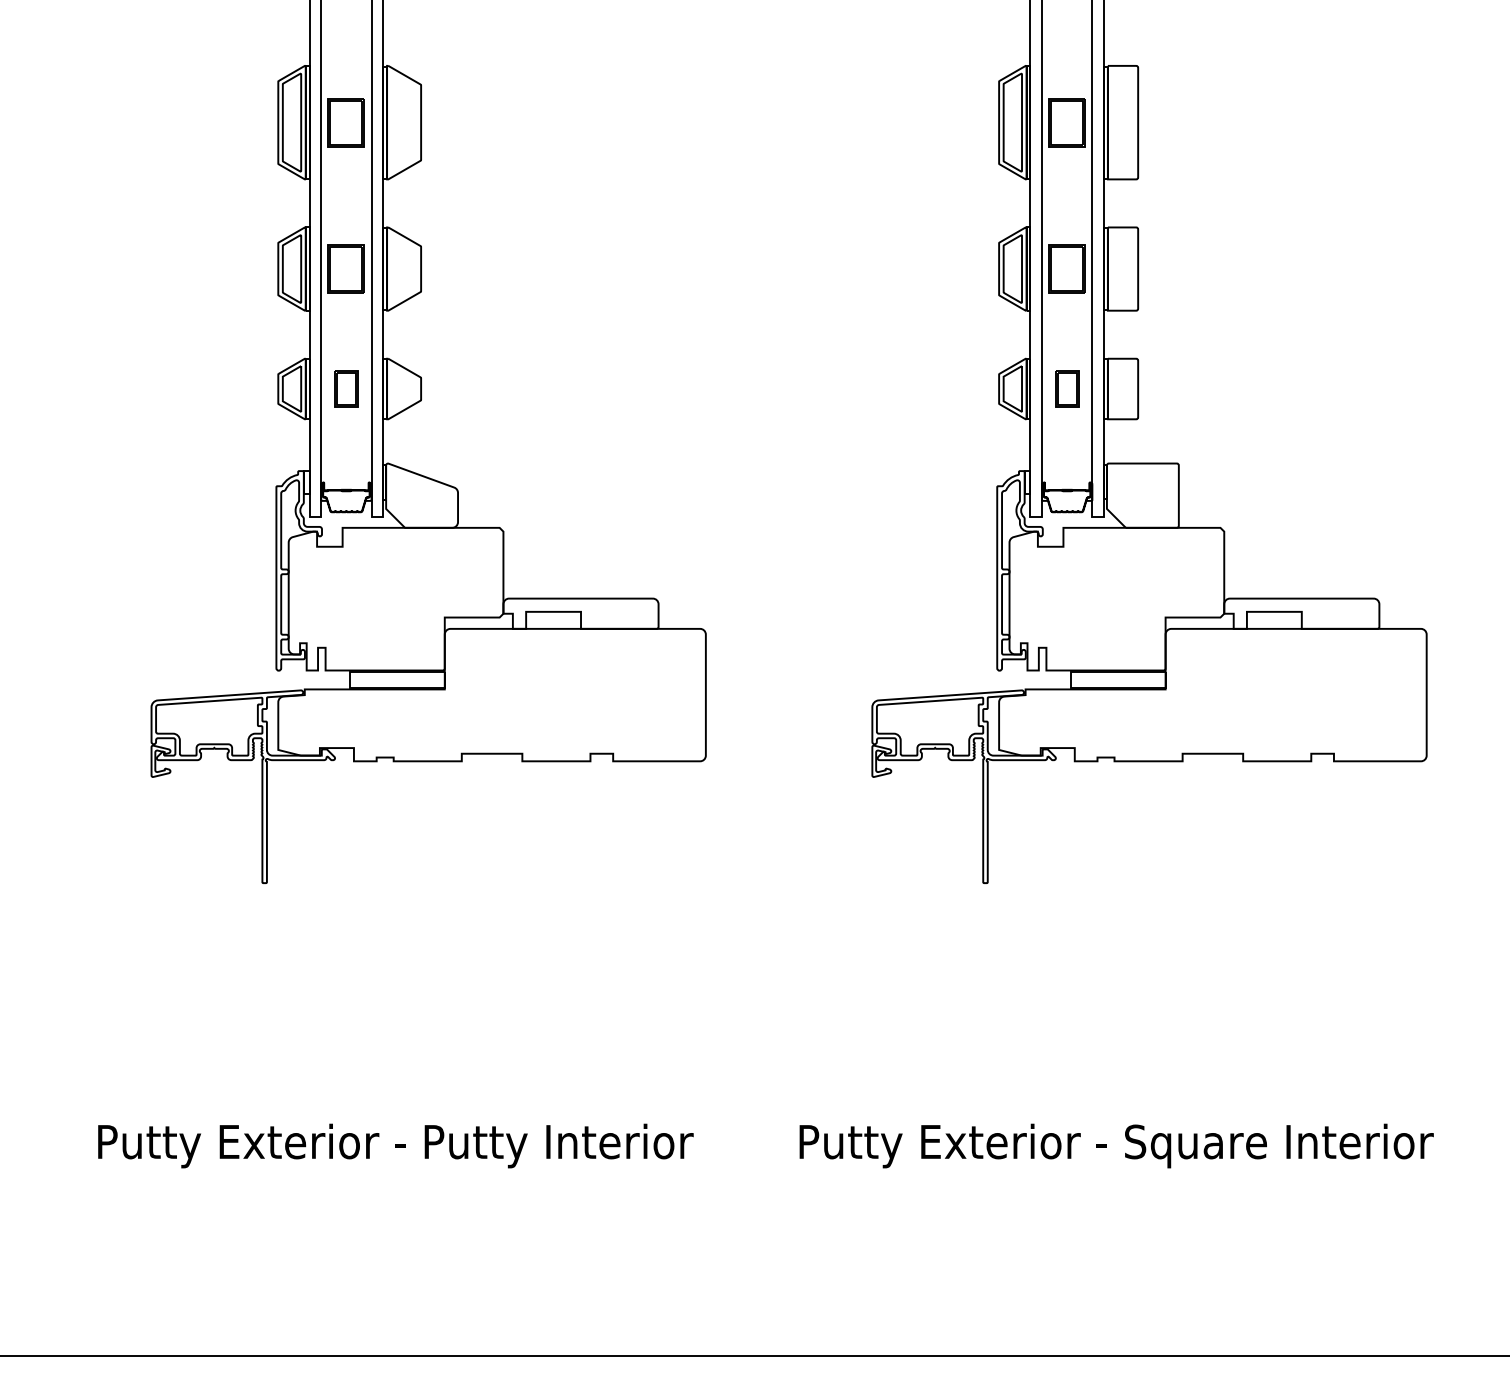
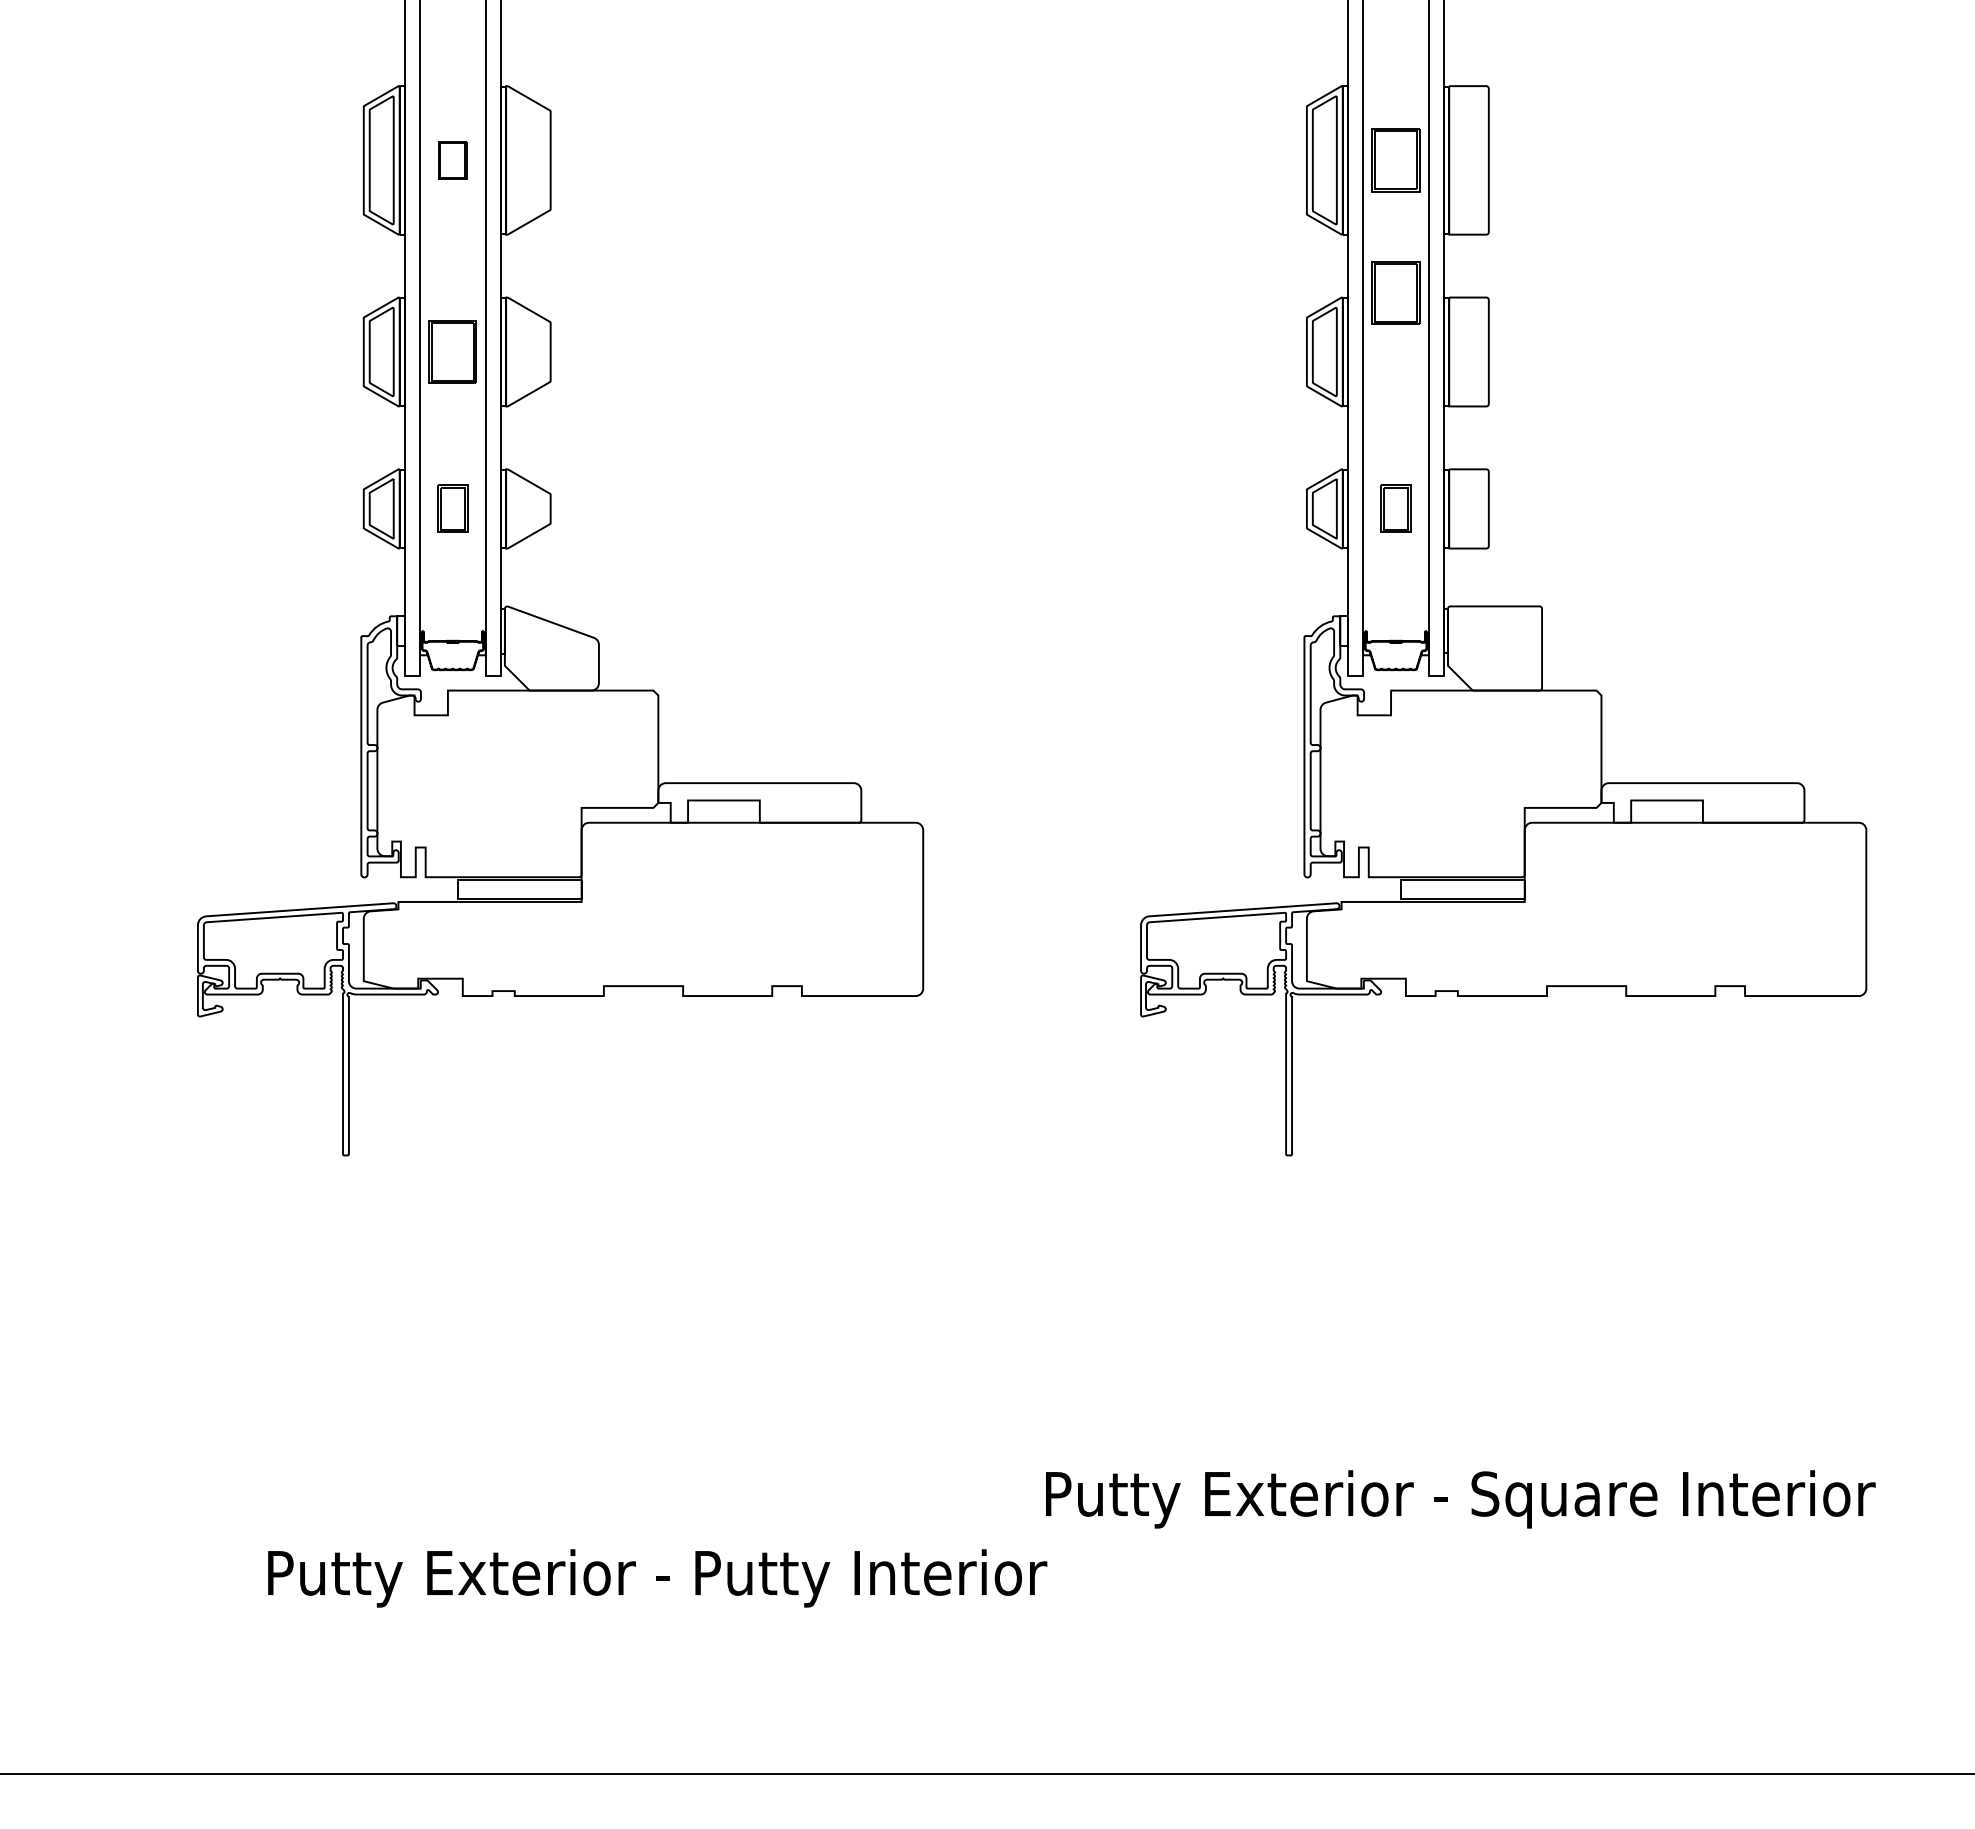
part: (346, 122) -> (452, 160), size x0.6
part: (1066, 268) -> (1395, 292), moved
text: (395, 1146) -> (657, 1578), moved

